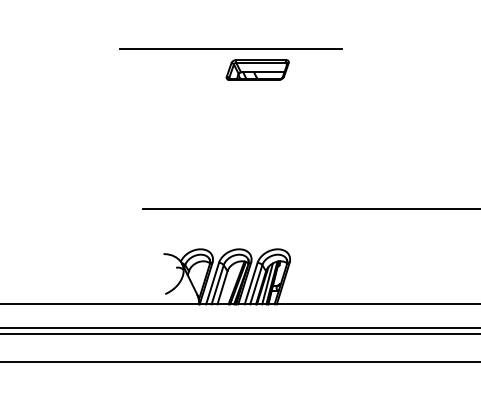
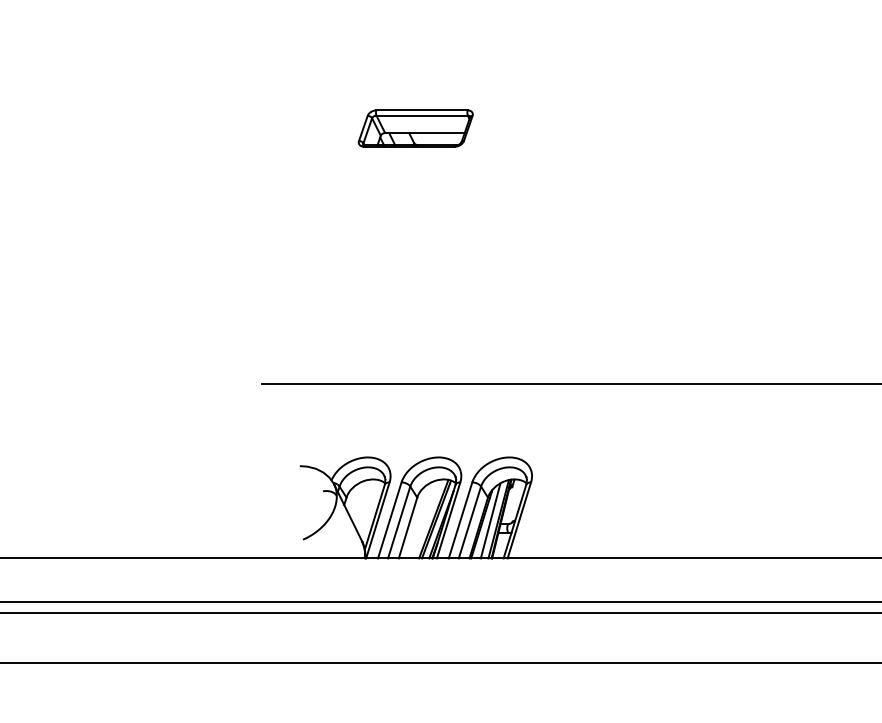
line: (230, 48) -> (422, 89), removed
part: (257, 69) -> (415, 127), moved

